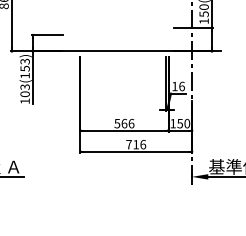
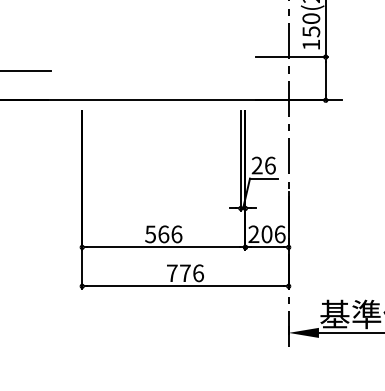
text: (174, 86) -> (256, 165), 16 -> 26
text: (180, 123) -> (267, 234), 150 -> 206
text: (136, 144) -> (186, 272), 716 -> 776

